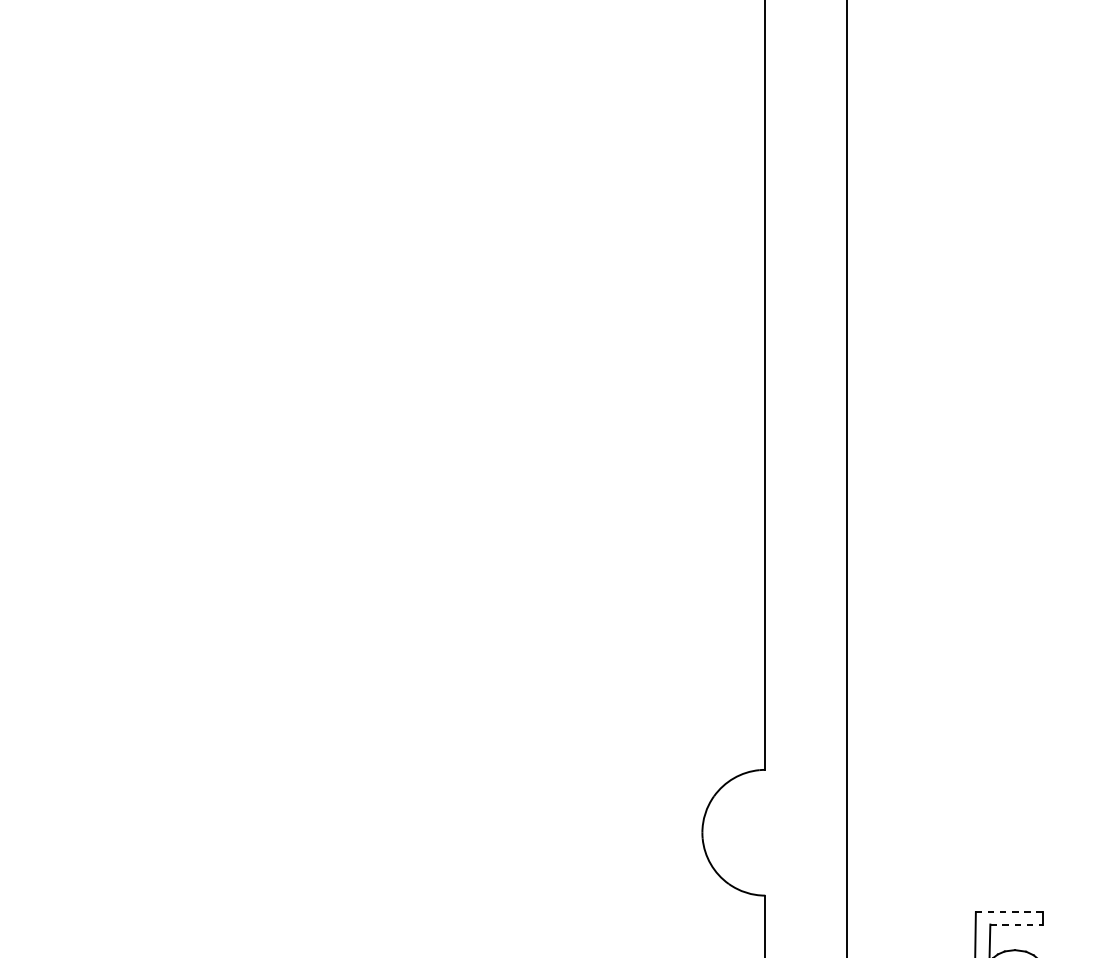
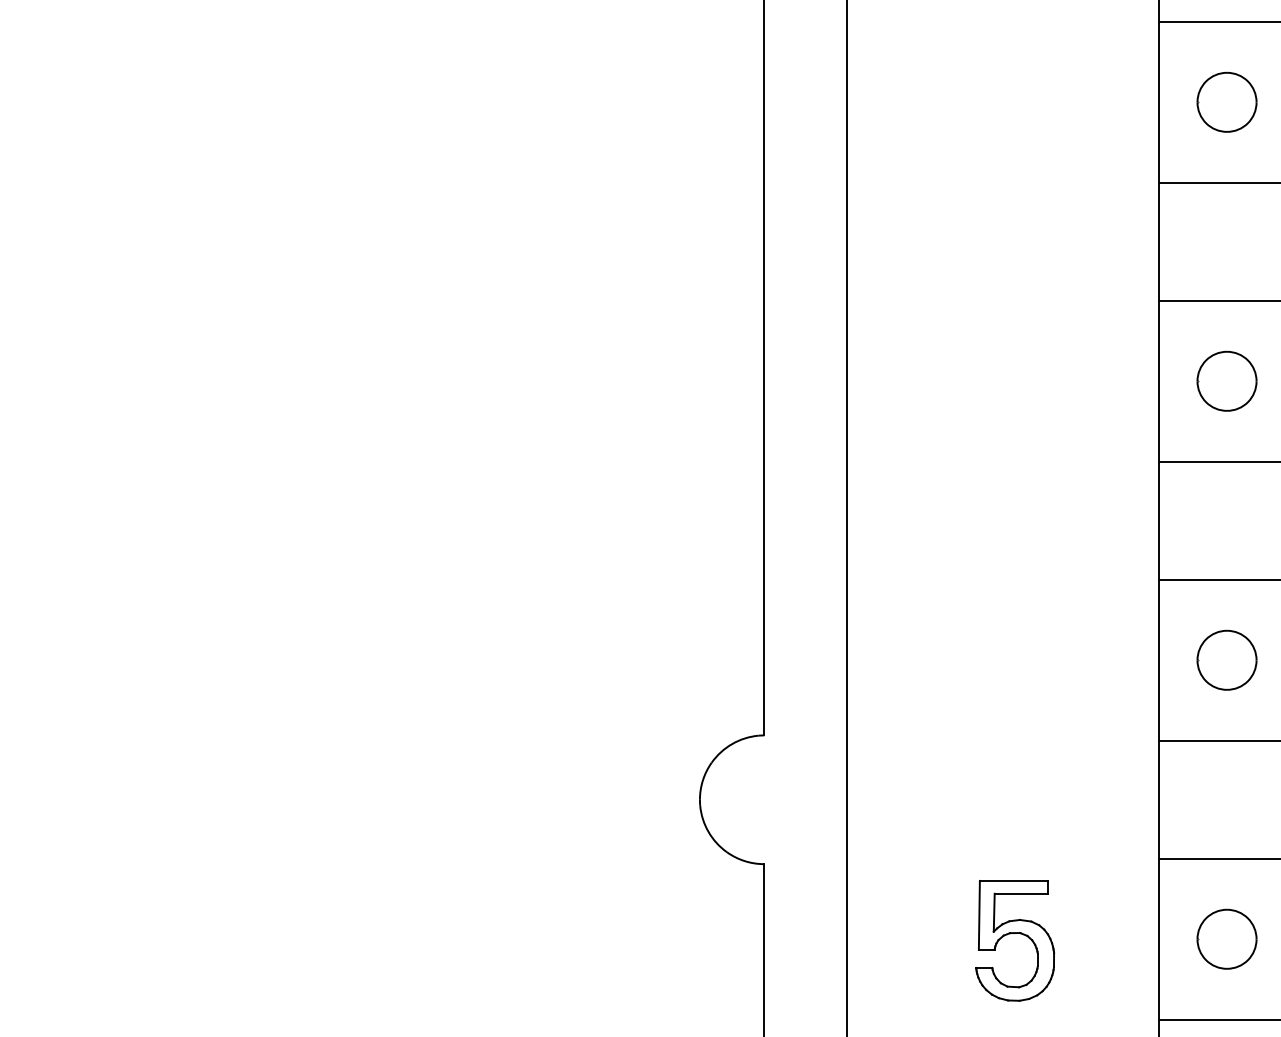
line: (1008, 911) -> (1013, 880), dashed -> solid
line: (1016, 924) -> (1021, 893), dashed -> solid

